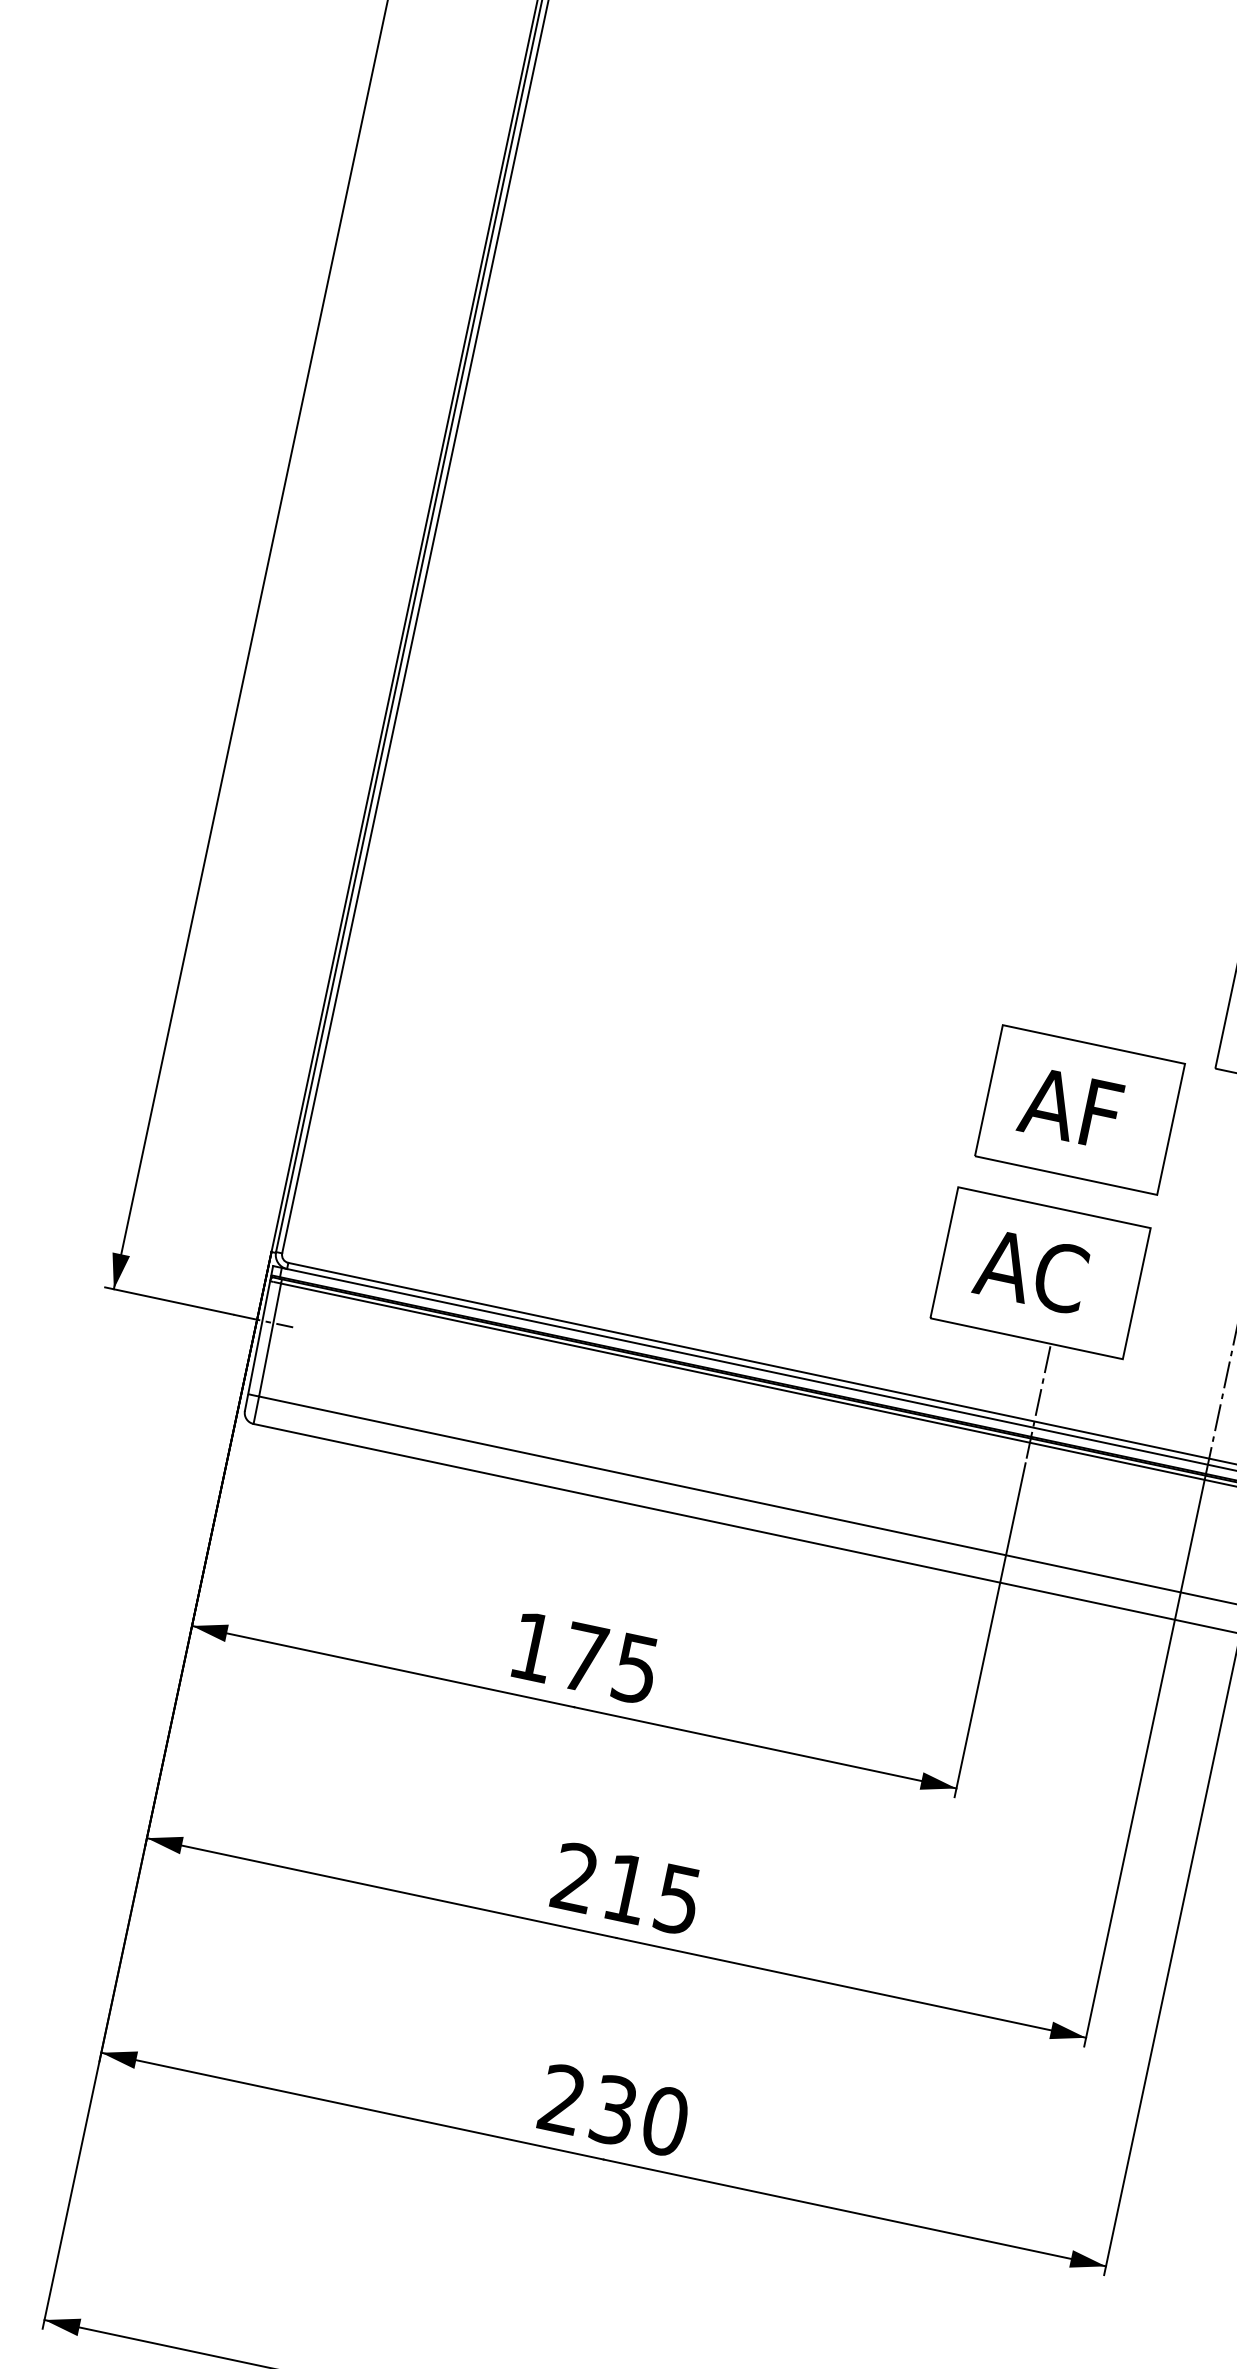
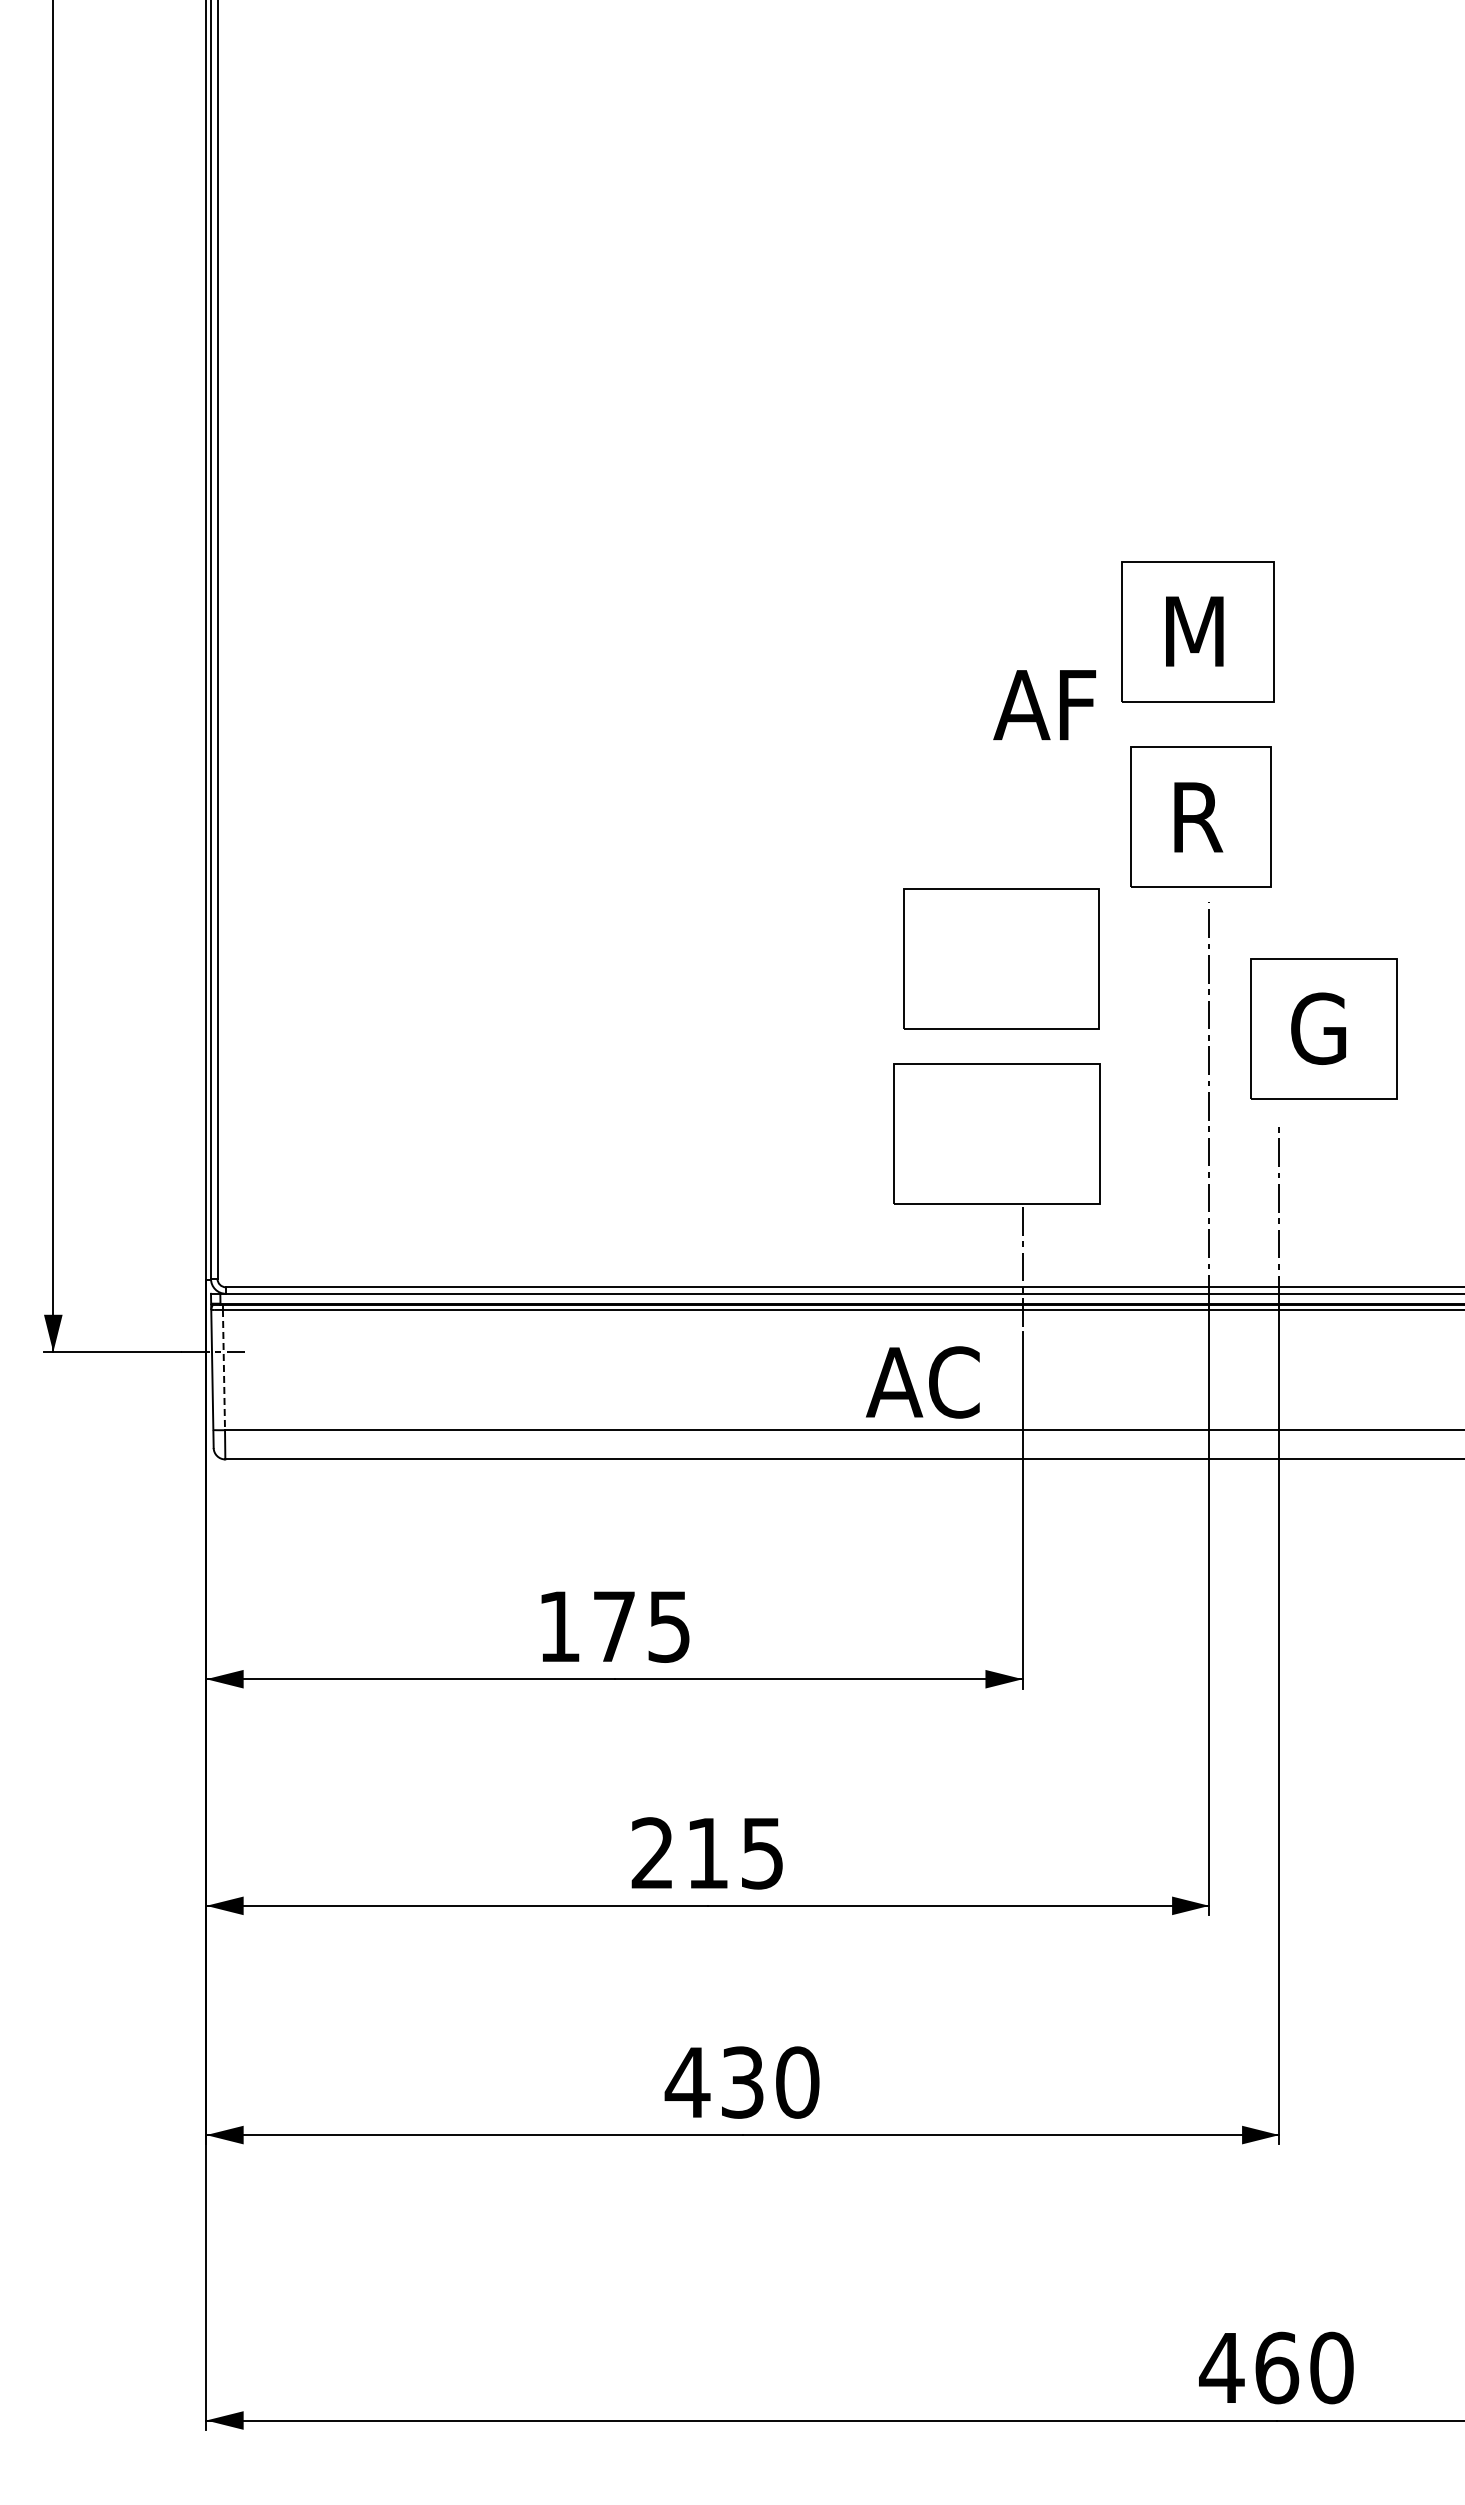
text: (1070, 1108) -> (1044, 705), moved
text: (1030, 1271) -> (922, 1382), moved
line: (269, 1340) -> (223, 1370), solid -> dashed
text: (562, 2098) -> (687, 2081), 230 -> 430

